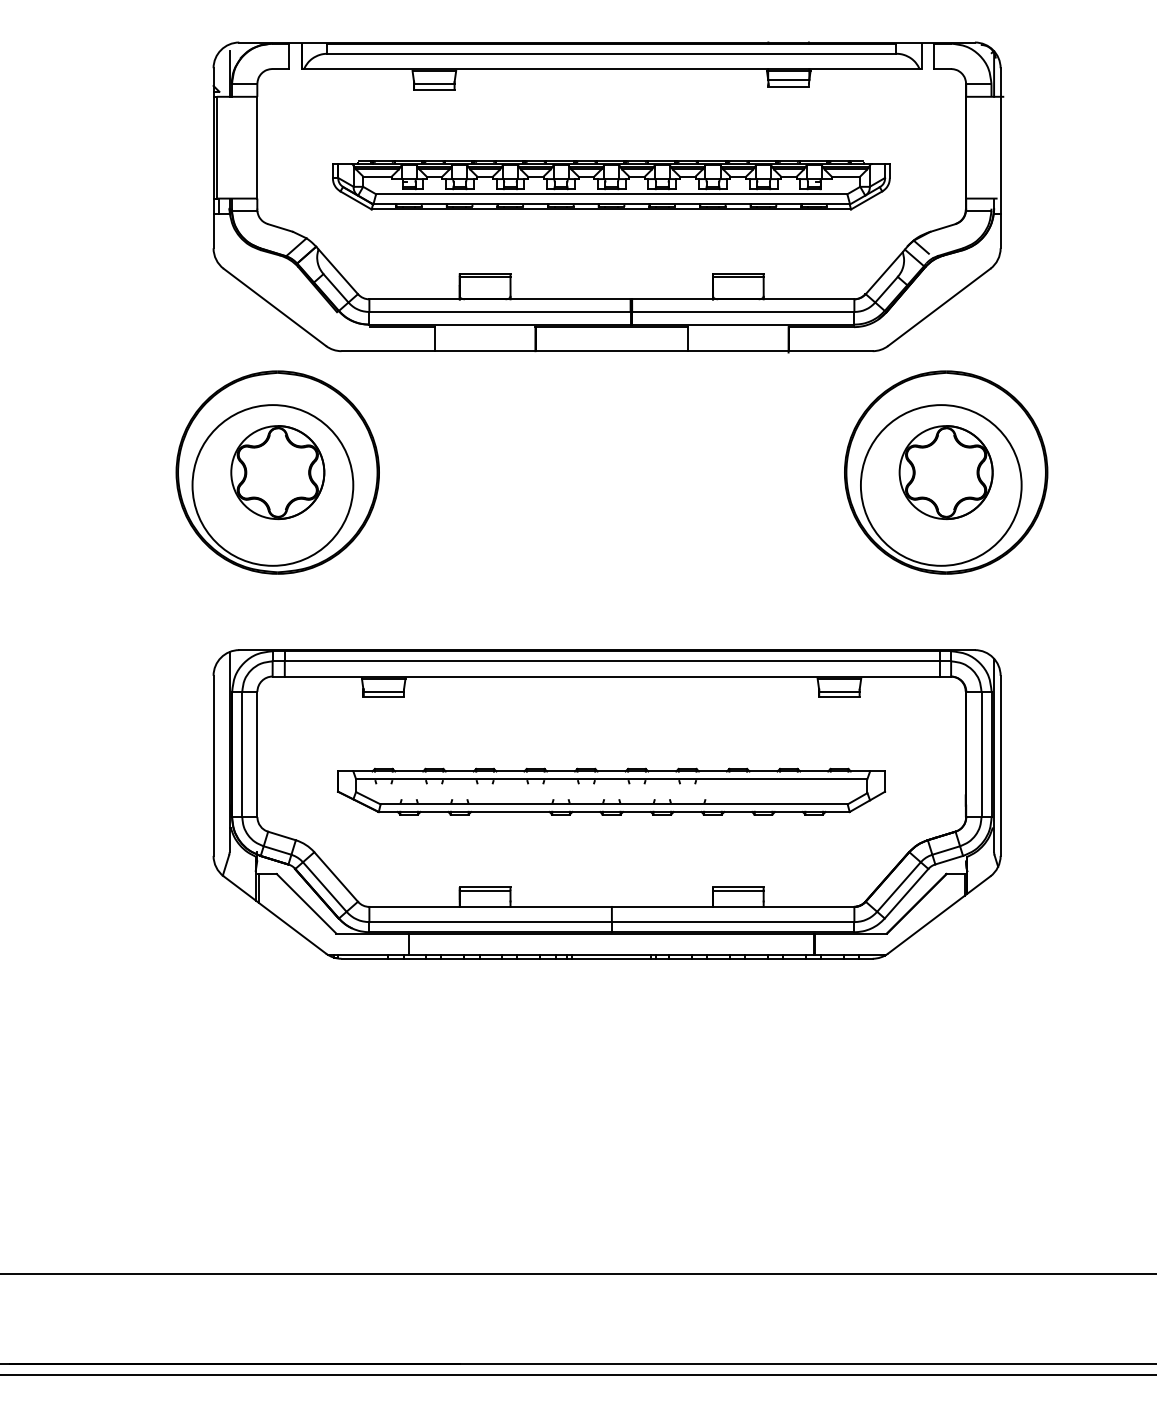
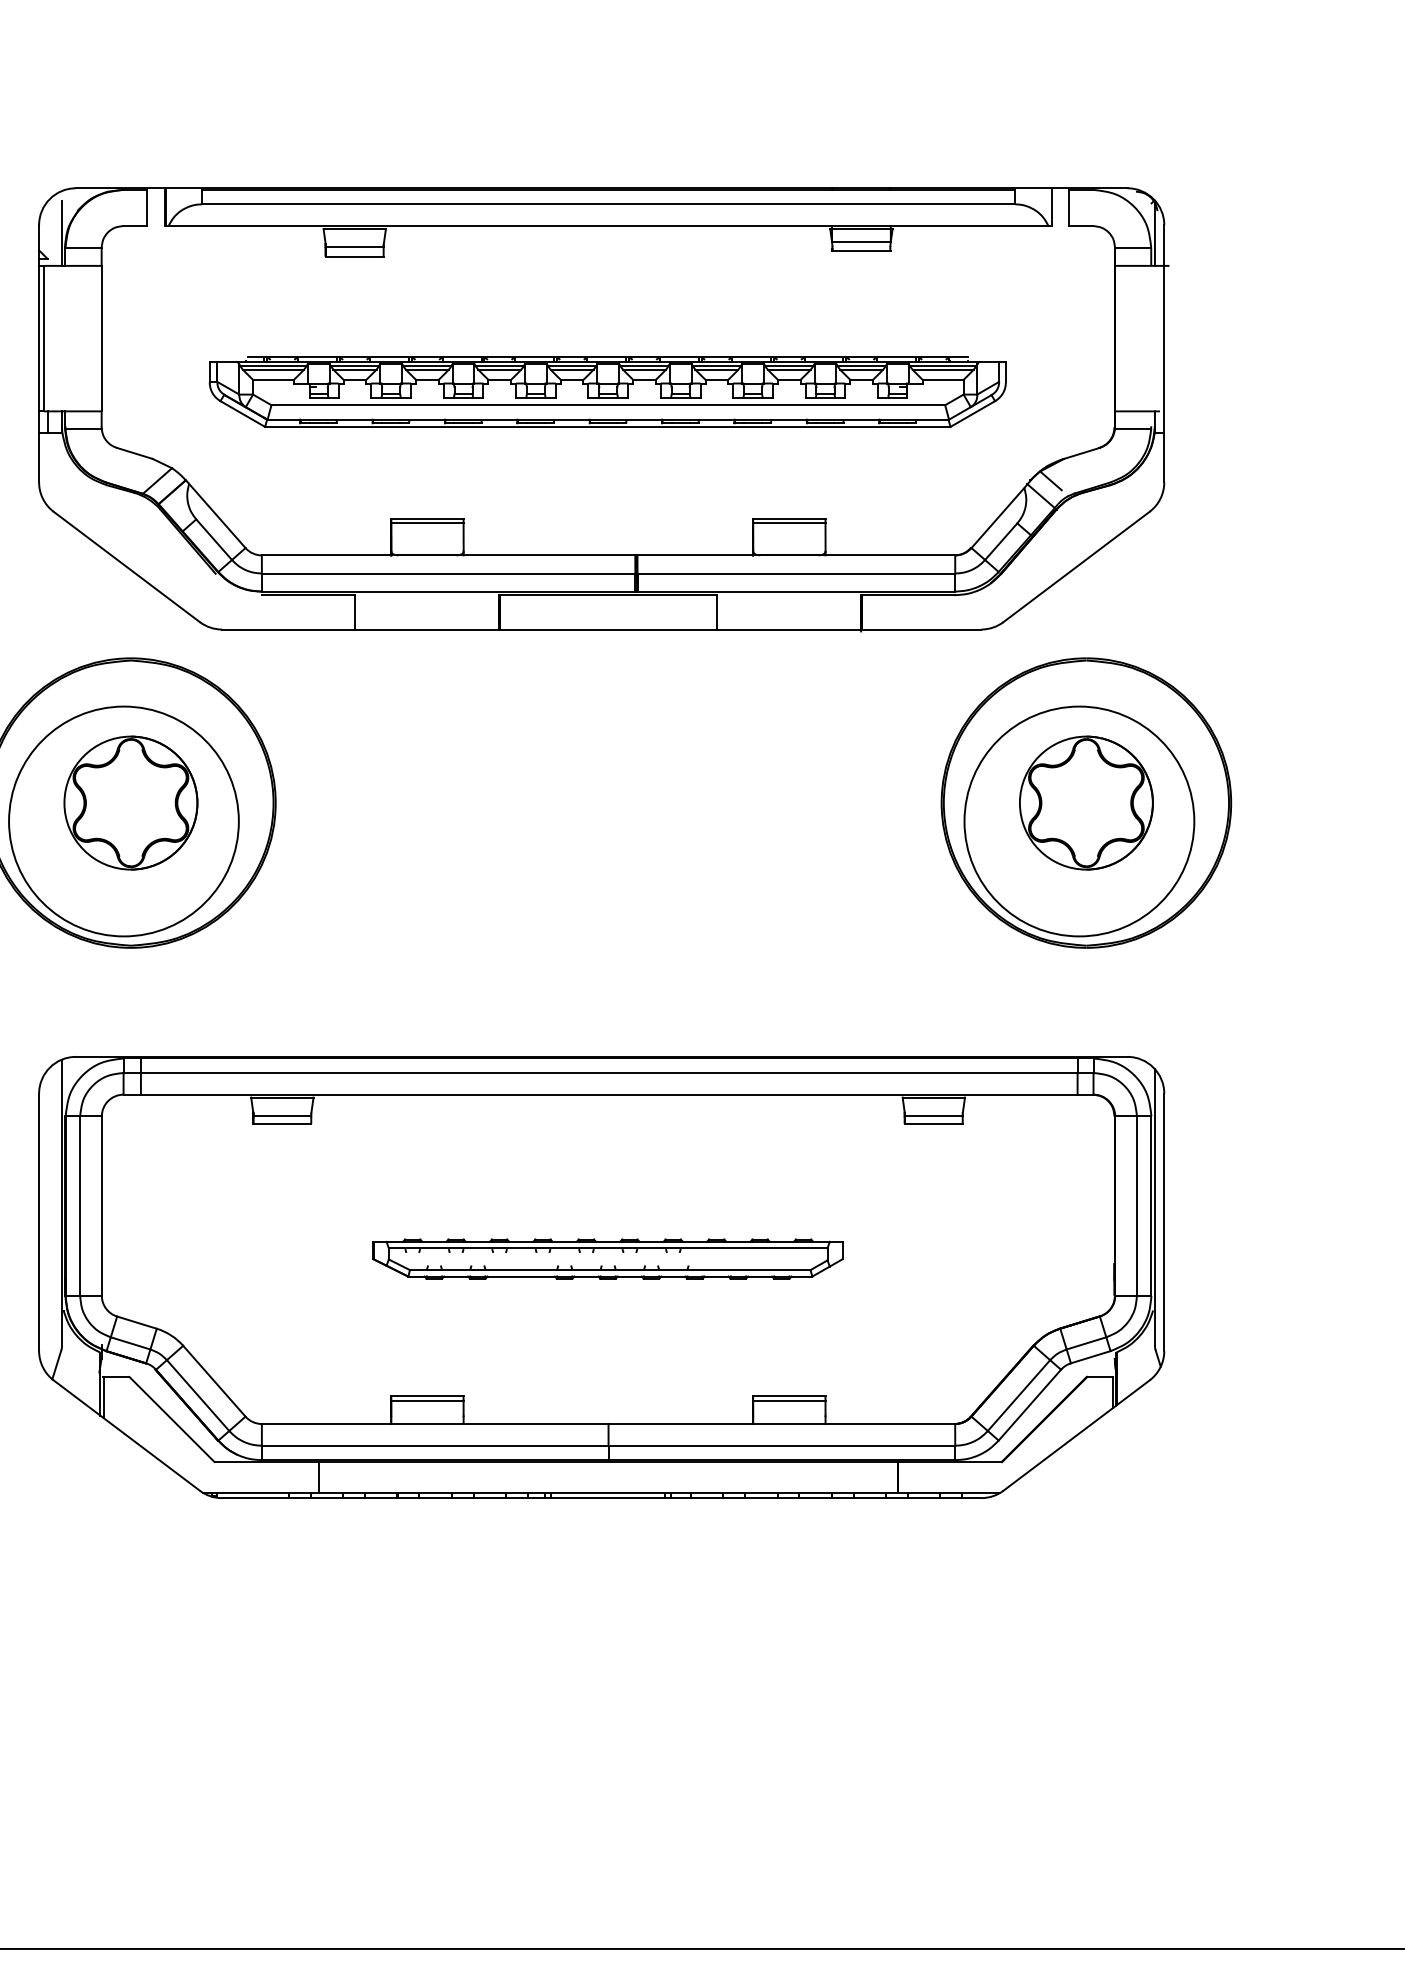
part: (611, 791) -> (607, 1259), size x0.6

